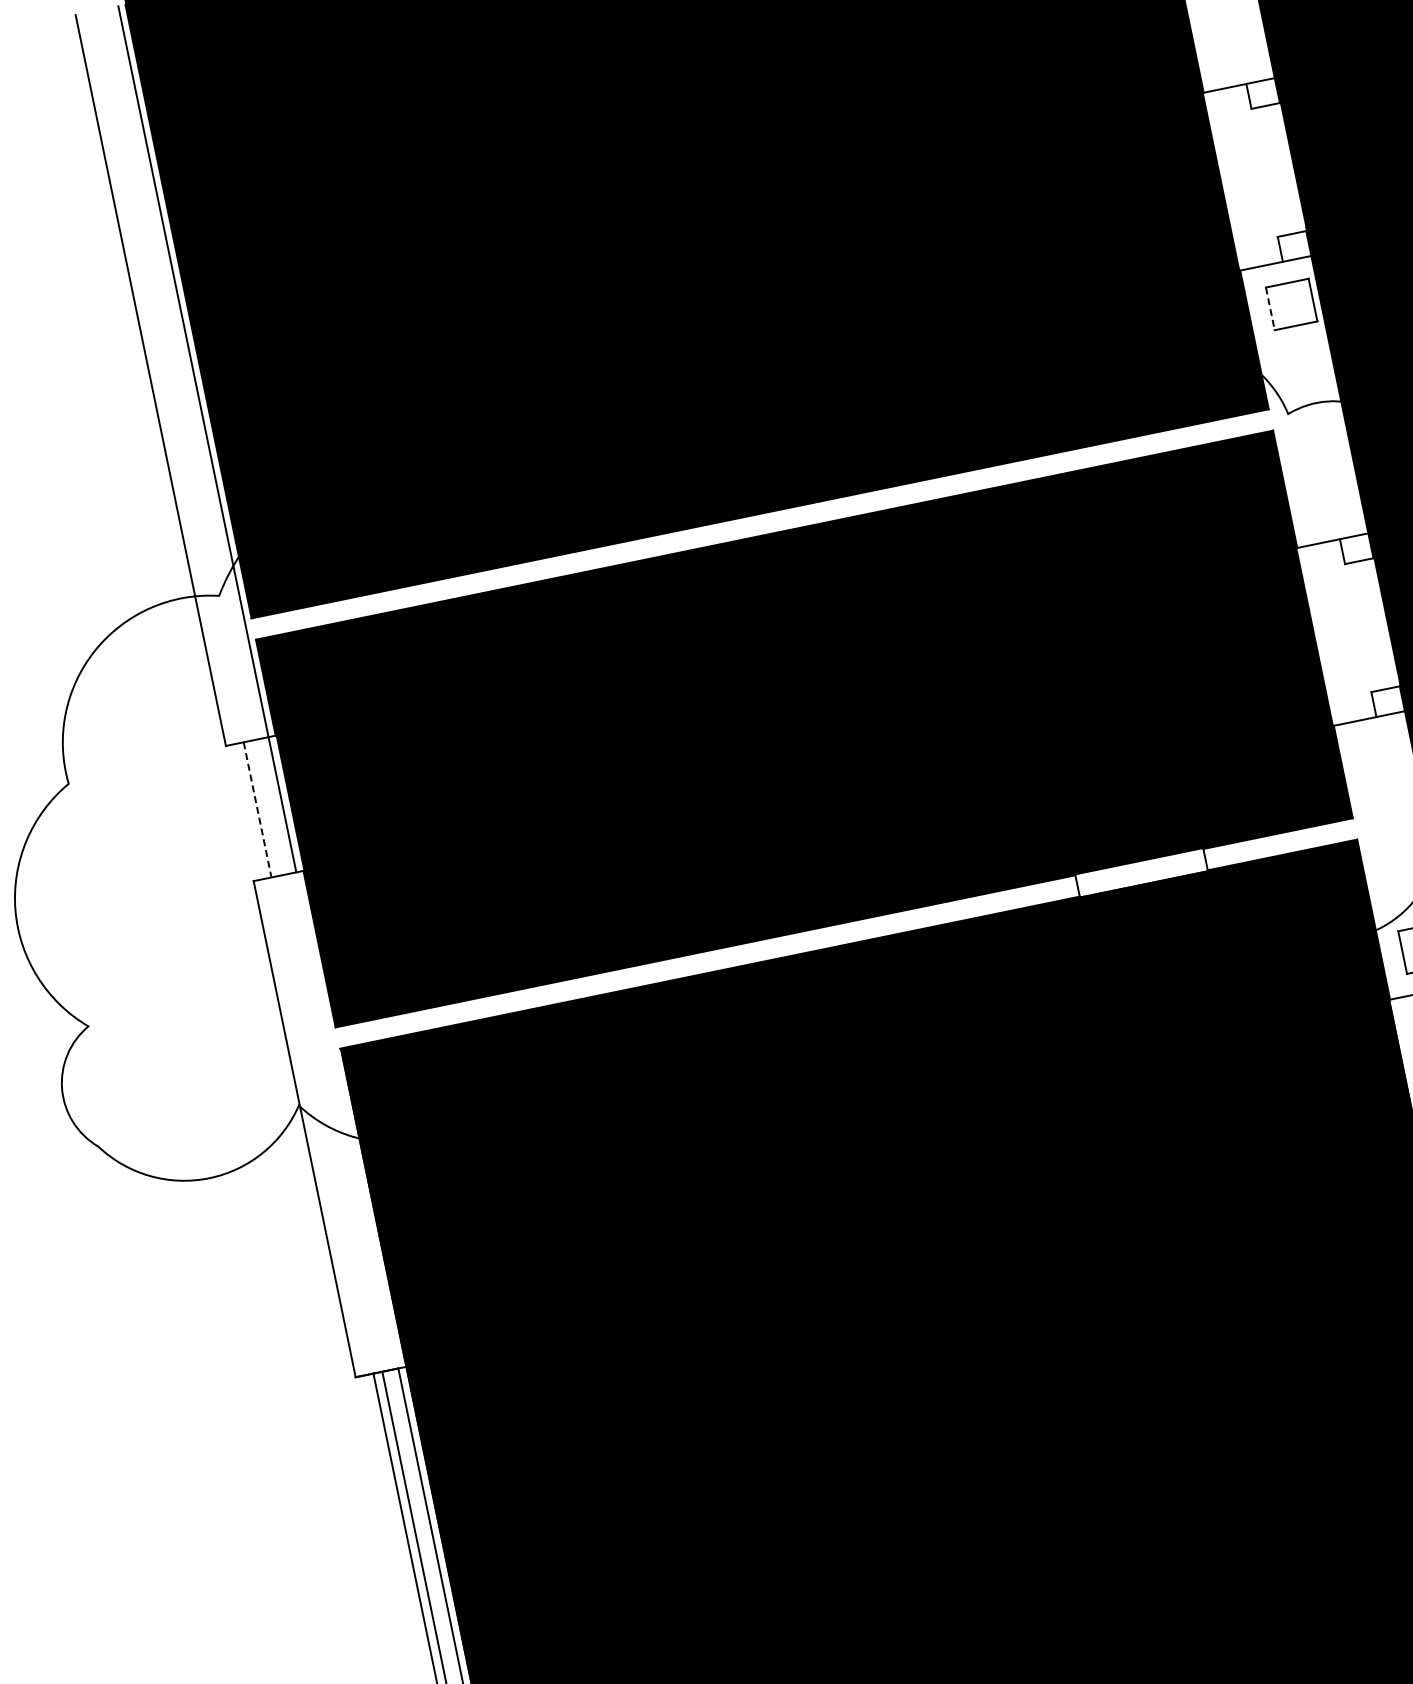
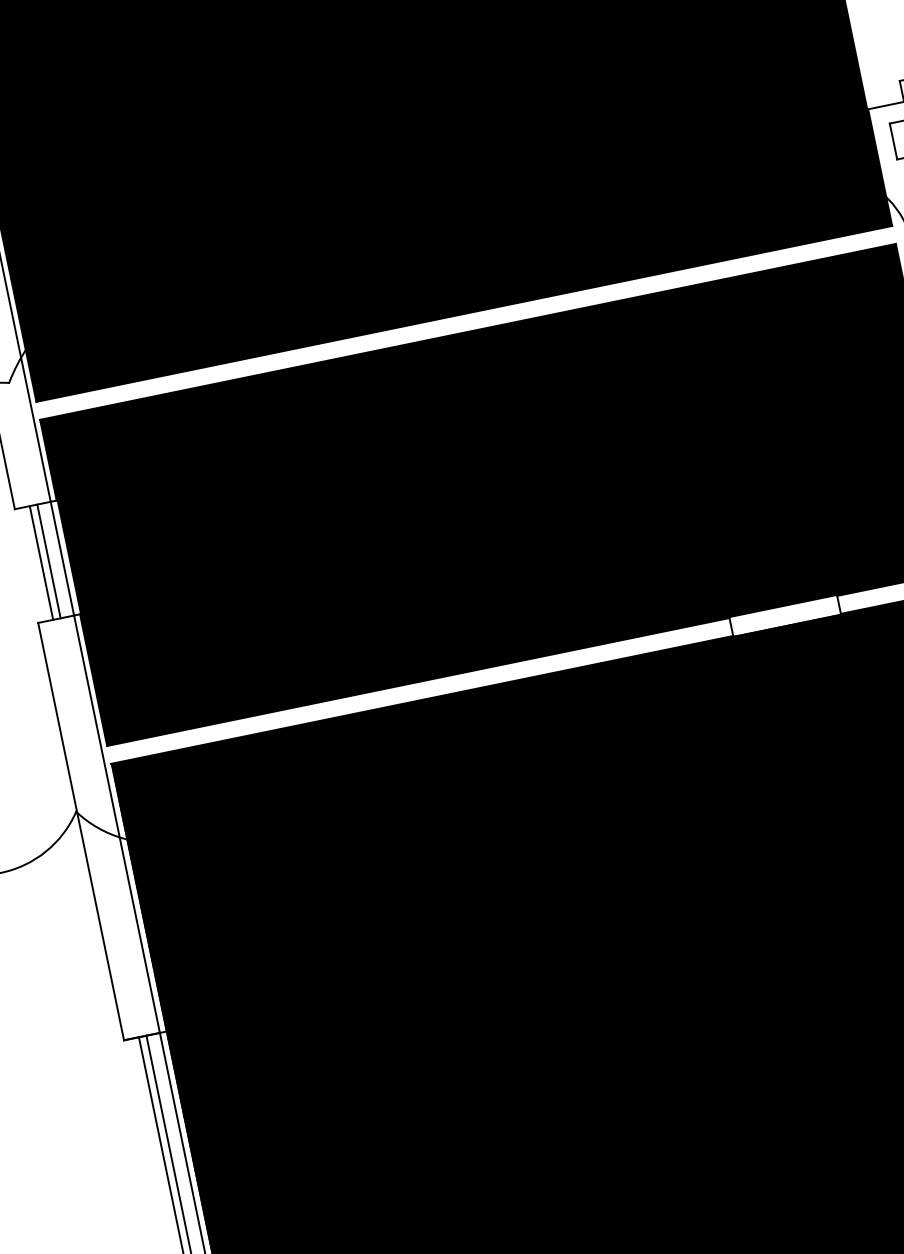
line: (1270, 308) -> (893, 141), dashed -> solid
line: (266, 807) -> (48, 560), added
line: (257, 809) -> (41, 562), dashed -> solid
line: (347, 1120) -> (117, 824), added

